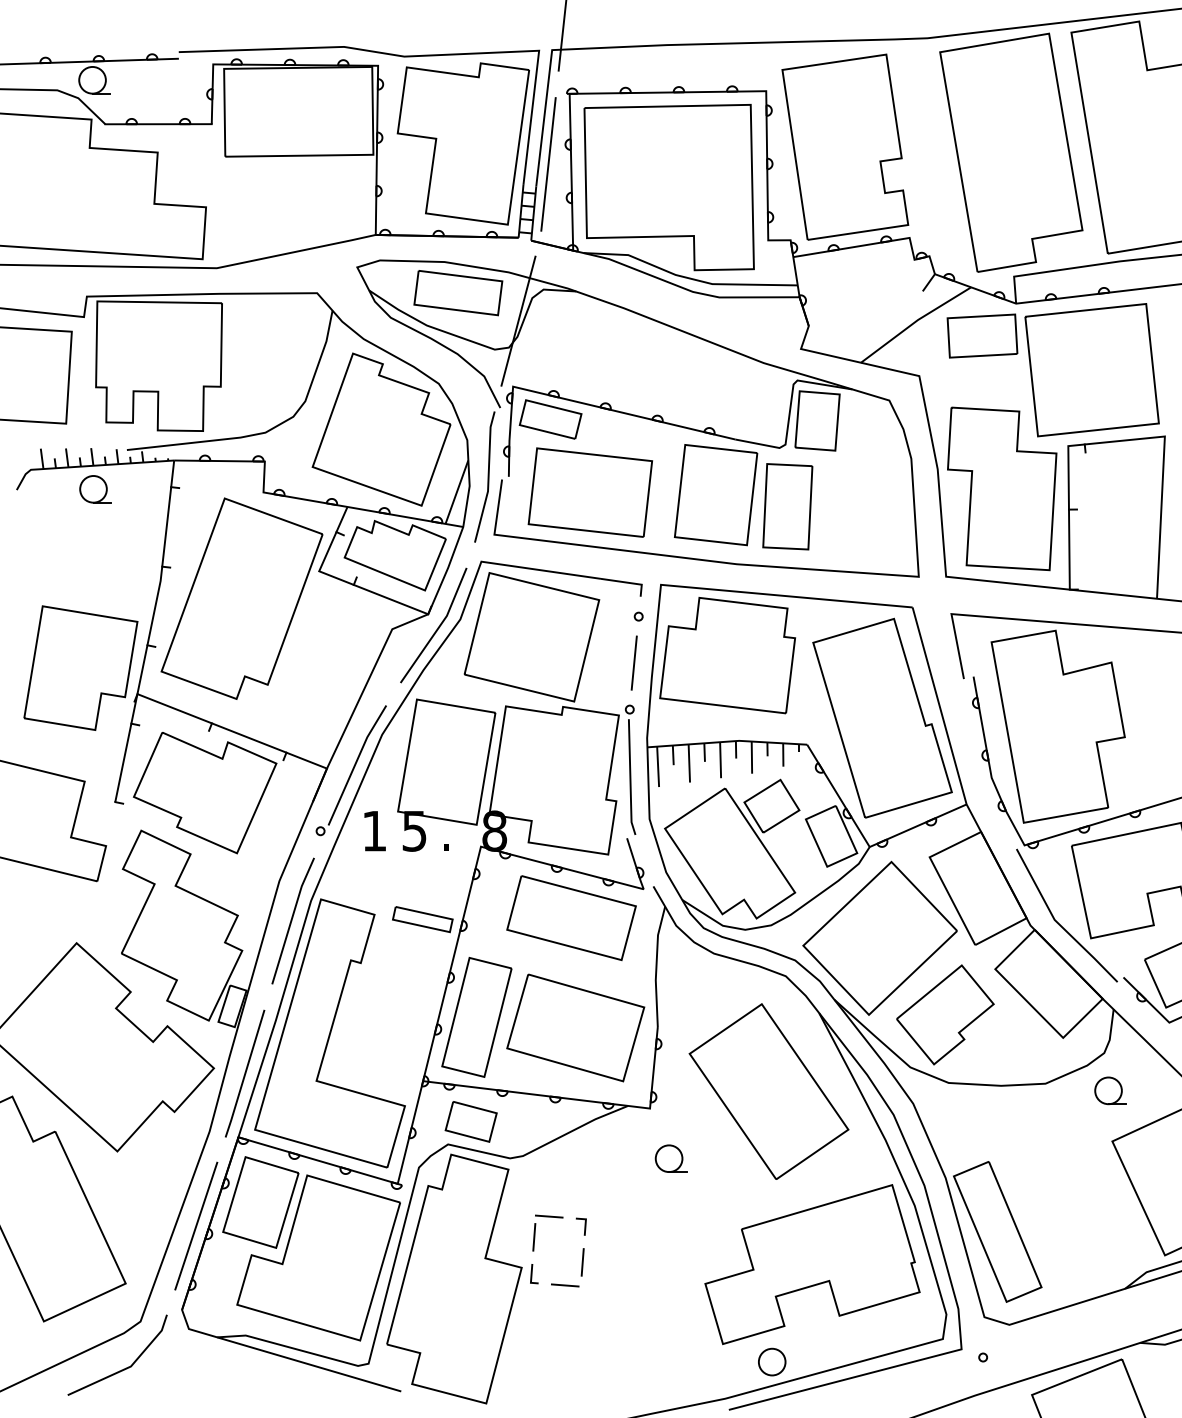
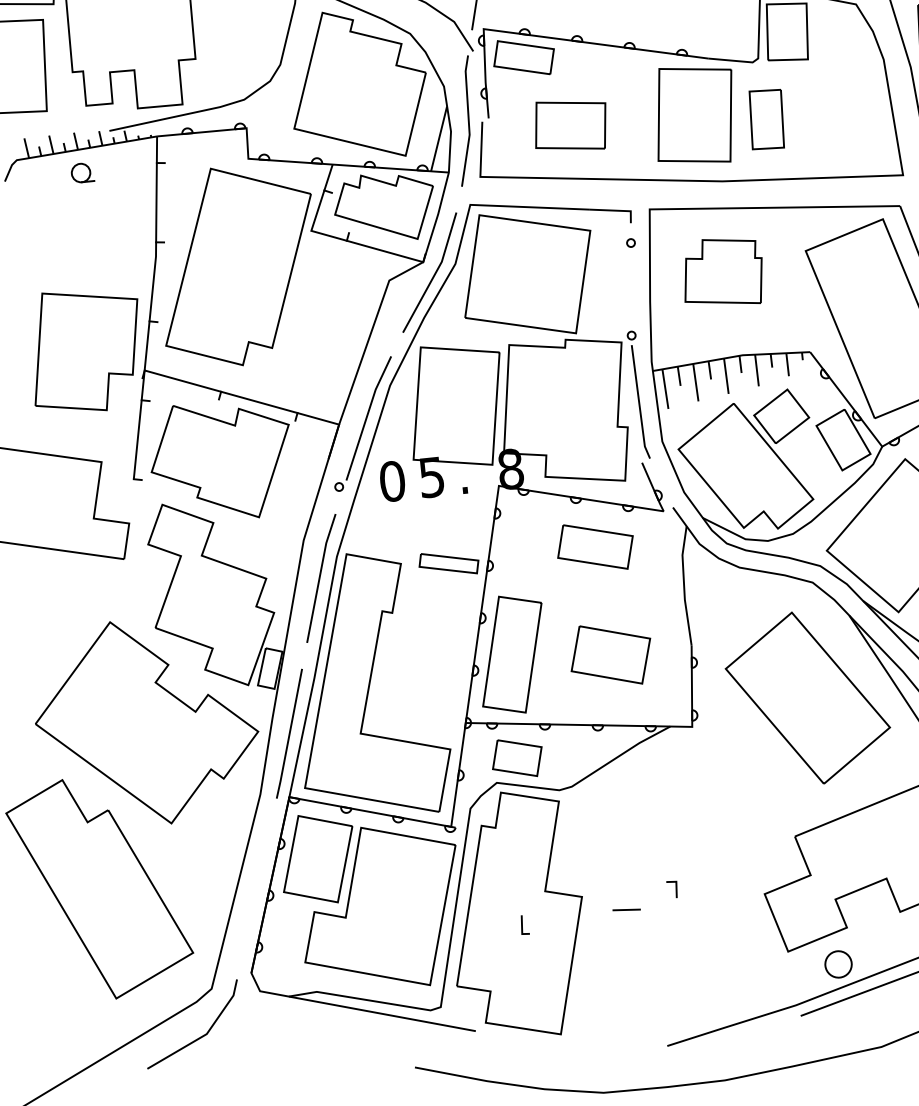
part: (95, 489) -> (82, 173), size x0.7
part: (590, 492) -> (570, 125), size x0.6
part: (787, 506) -> (766, 119), size x0.7
part: (727, 655) -> (722, 272), size x0.6
line: (633, 662) -> (630, 288), removed
text: (374, 830) -> (392, 480), 1 -> 0
part: (571, 917) -> (595, 546), size x0.6
part: (575, 1027) -> (610, 654), size x0.6
part: (670, 1158) -> (717, 774), removed
line: (548, 1216) -> (603, 843), removed
line: (196, 1225) -> (257, 888), removed
line: (584, 1226) -> (675, 888), moved
line: (534, 1237) -> (591, 865), removed
line: (582, 1262) -> (641, 885), removed
line: (532, 1274) -> (522, 925), moved

